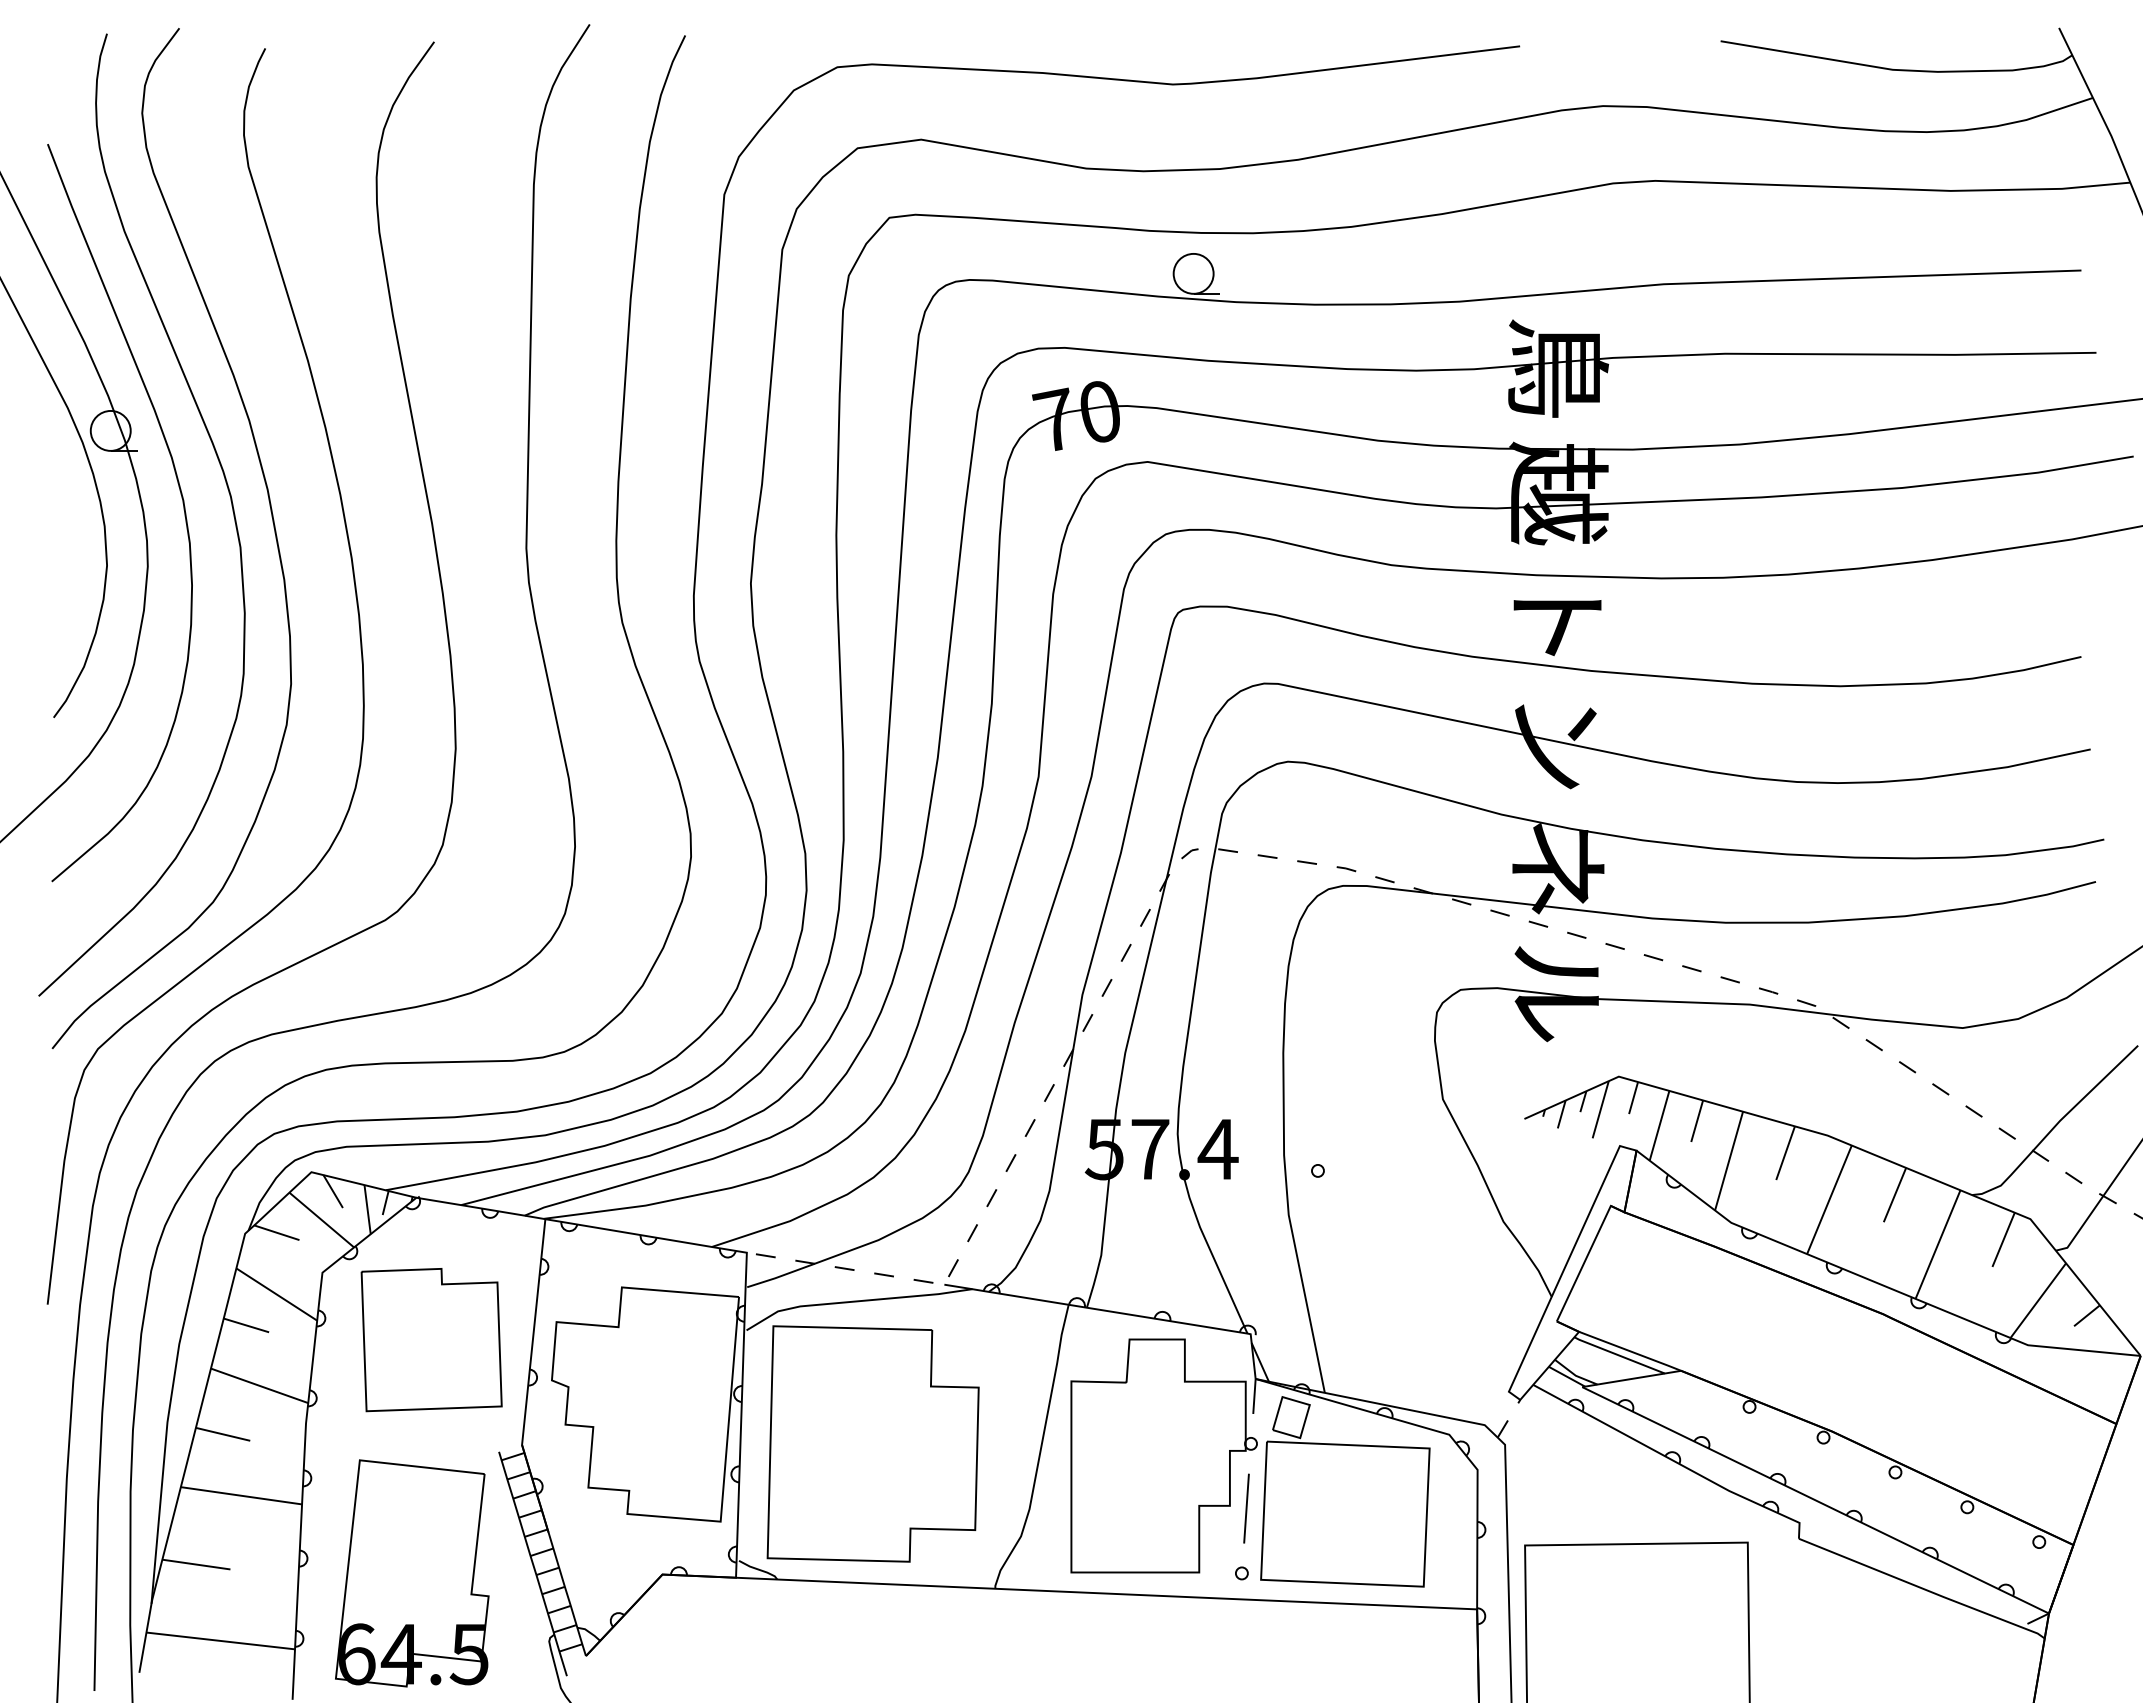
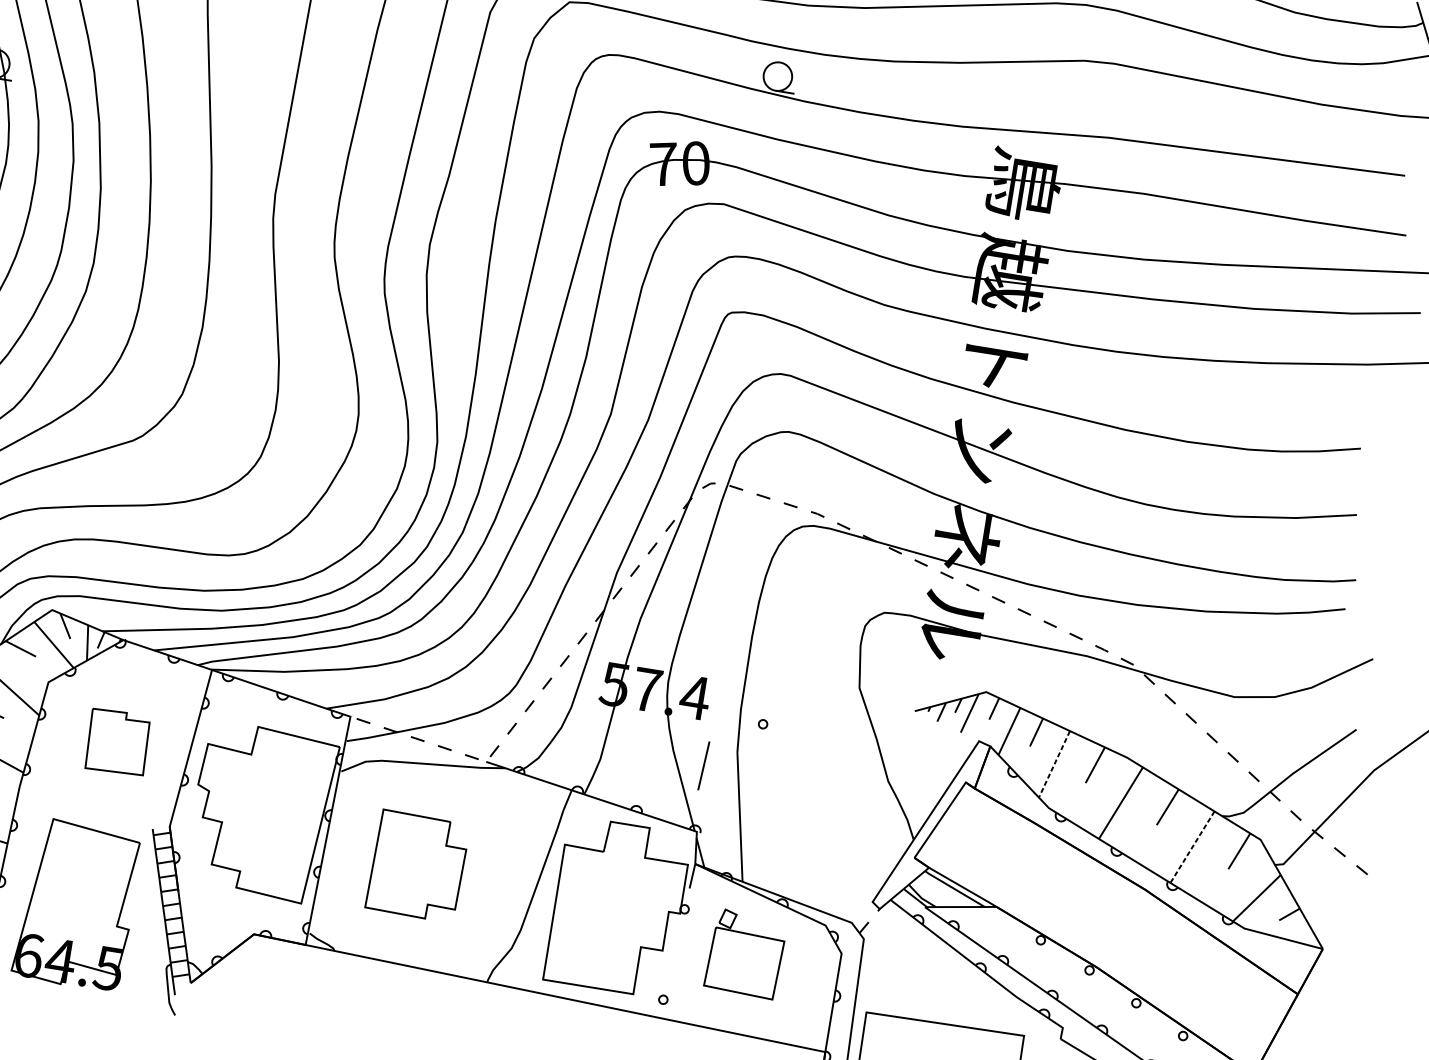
line: (1728, 1161) -> (1054, 764), solid -> dashed
line: (1938, 1244) -> (1192, 847), solid -> dashed
part: (431, 1340) -> (117, 742), size x0.6
part: (872, 1443) -> (417, 865), size x0.6
part: (1345, 1491) -> (745, 953), size x0.6
line: (1246, 1508) -> (703, 765), moved

